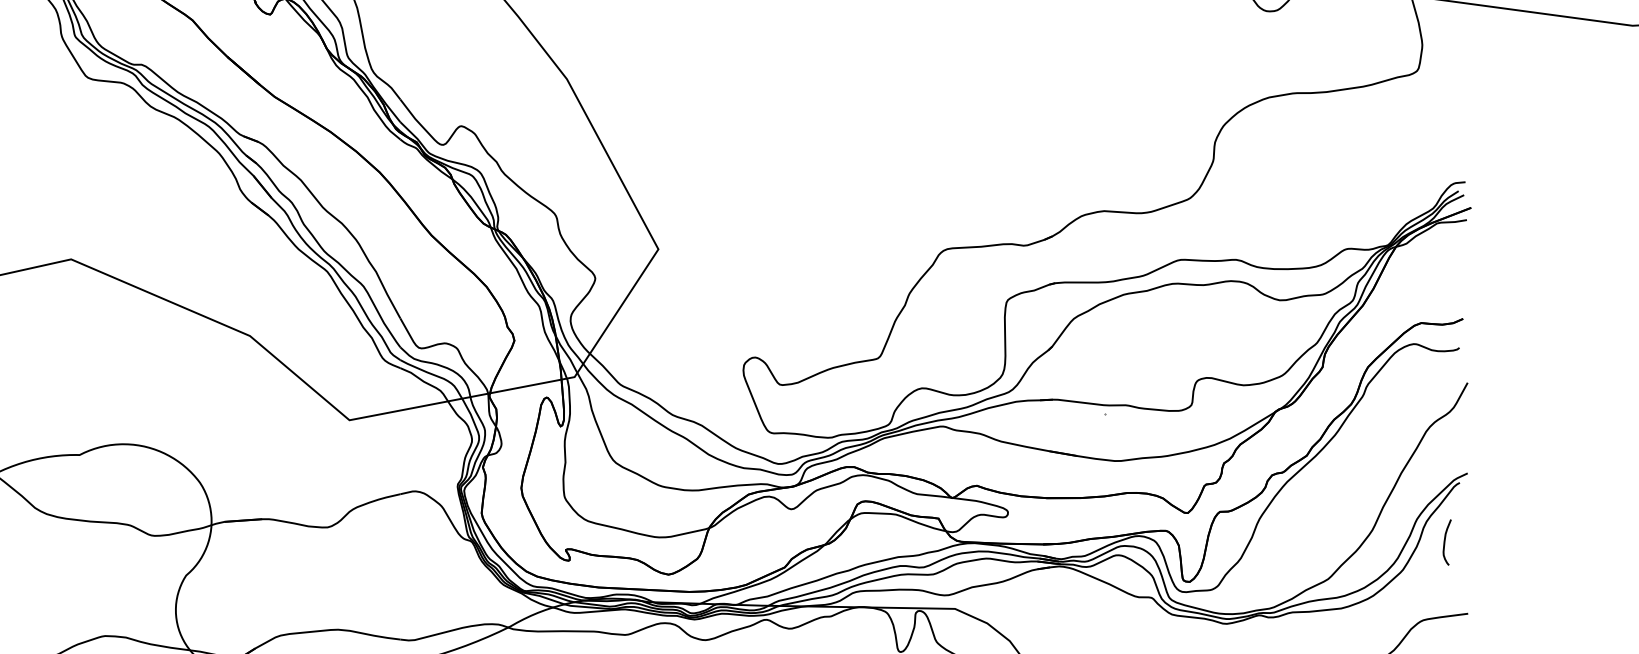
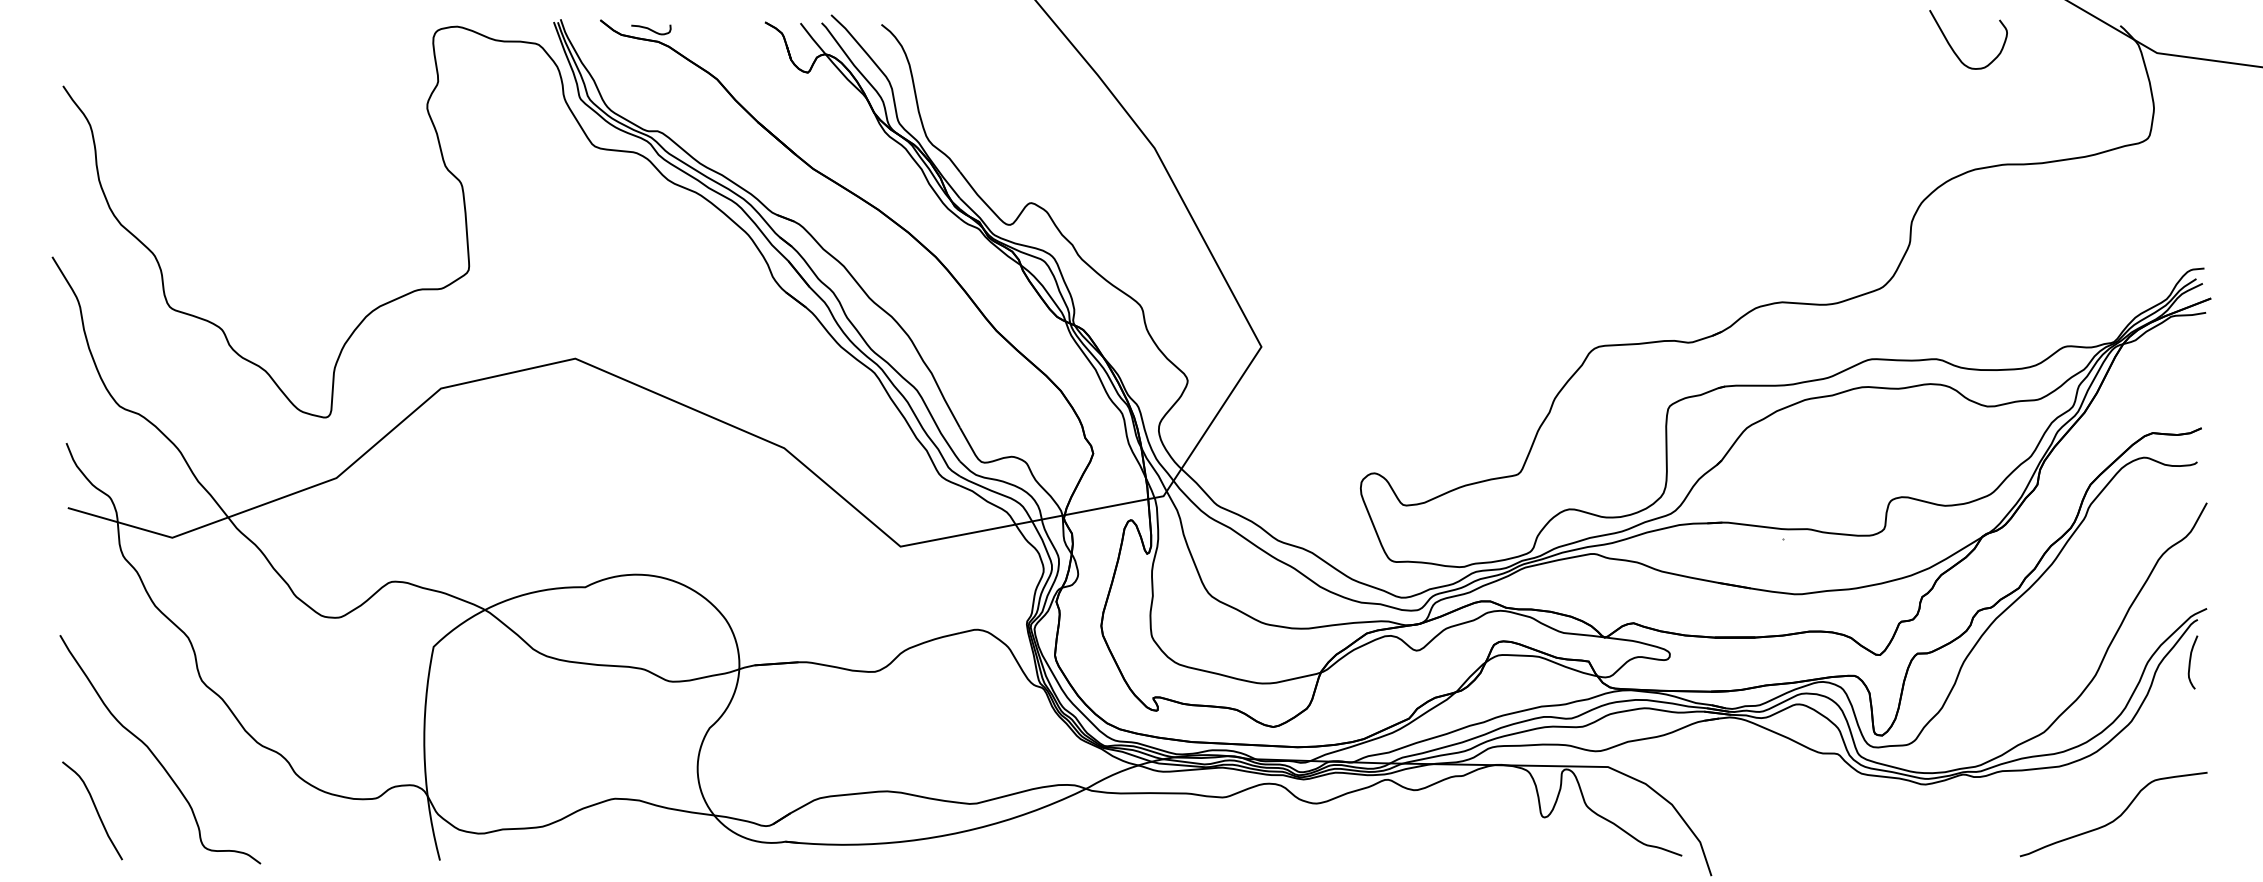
curve: (1445, 542) -> (2190, 662), moved

